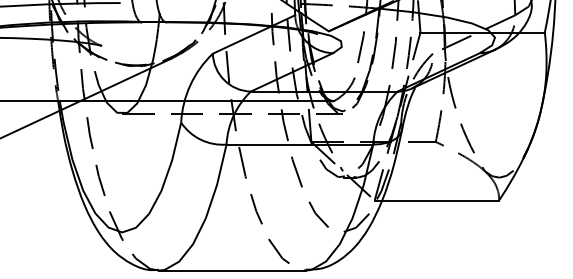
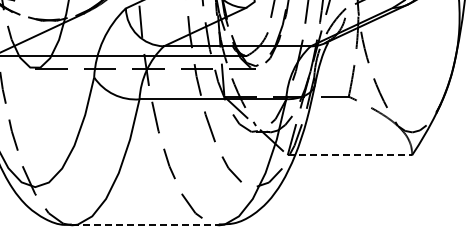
line: (437, 200) -> (350, 155), solid -> dashed
line: (232, 270) -> (145, 225), solid -> dashed

